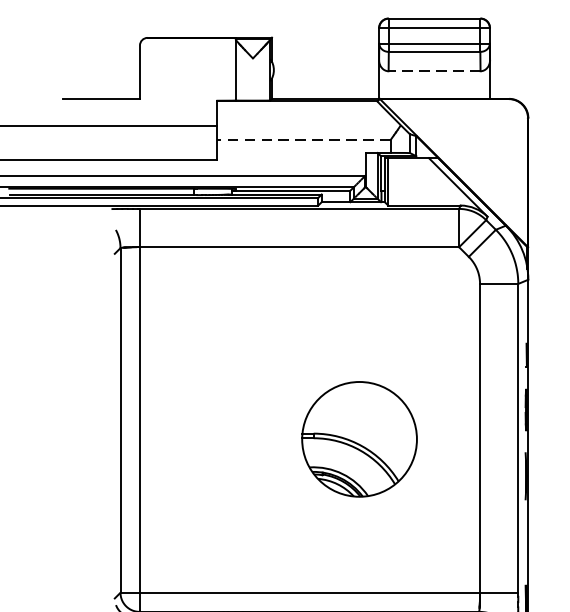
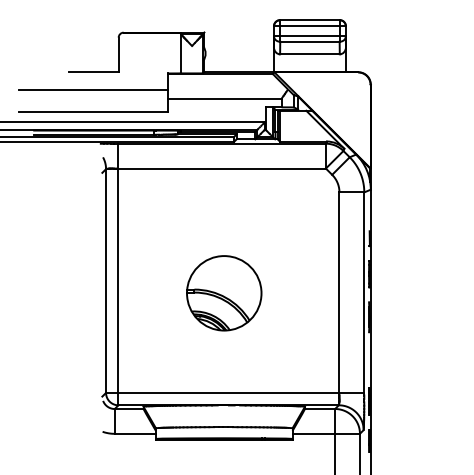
line: (433, 71) -> (309, 54), dashed -> solid
line: (302, 139) -> (224, 98), dashed -> solid
part: (359, 439) -> (224, 293), moved

